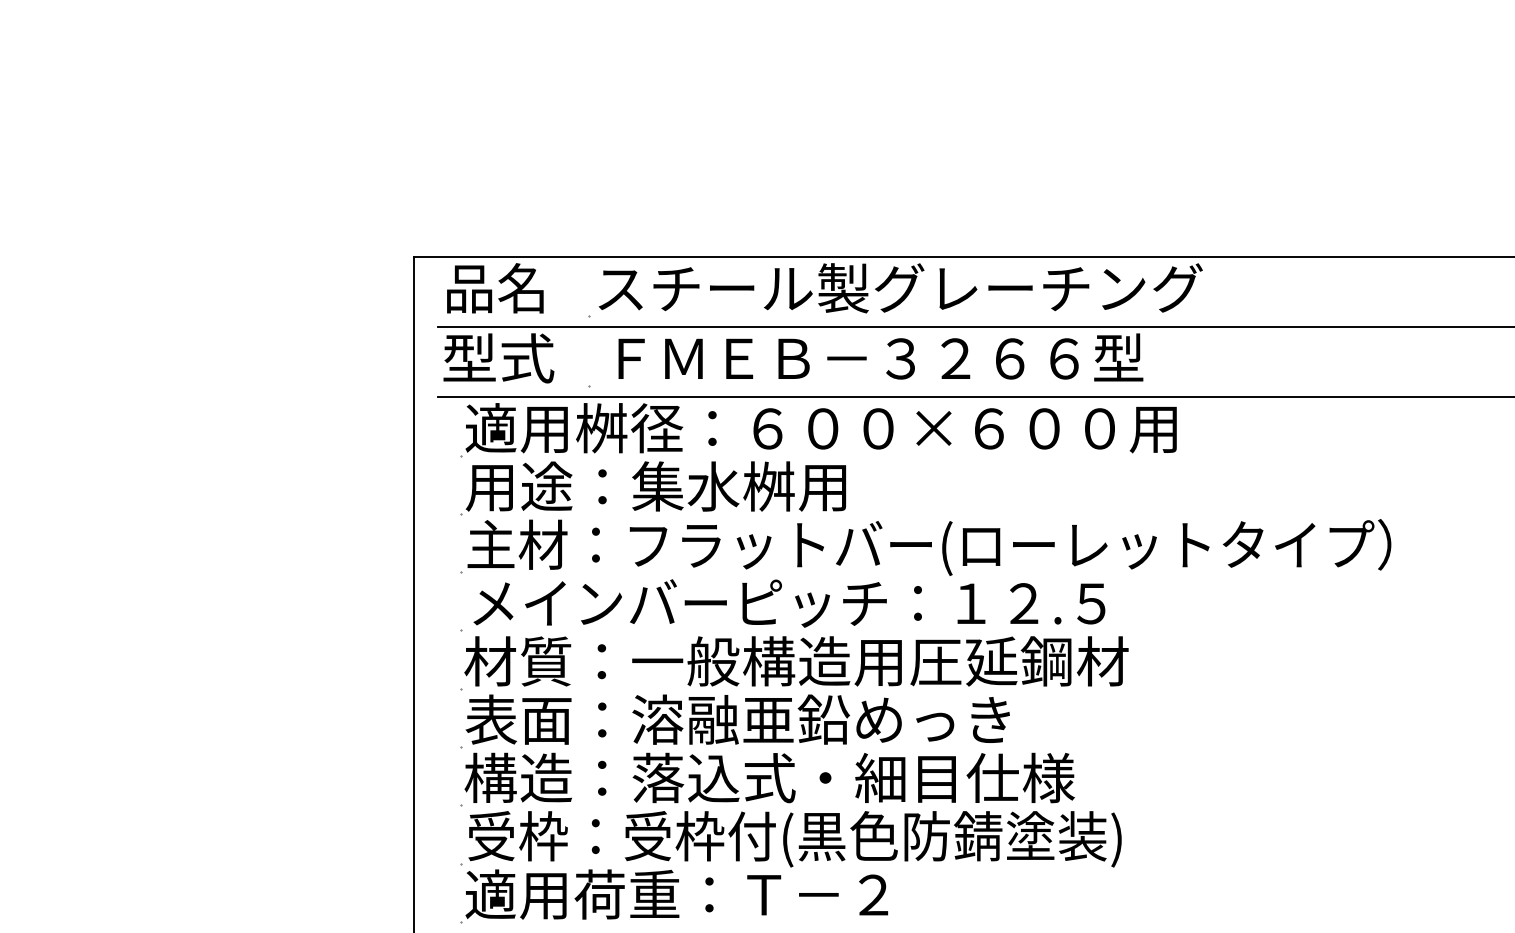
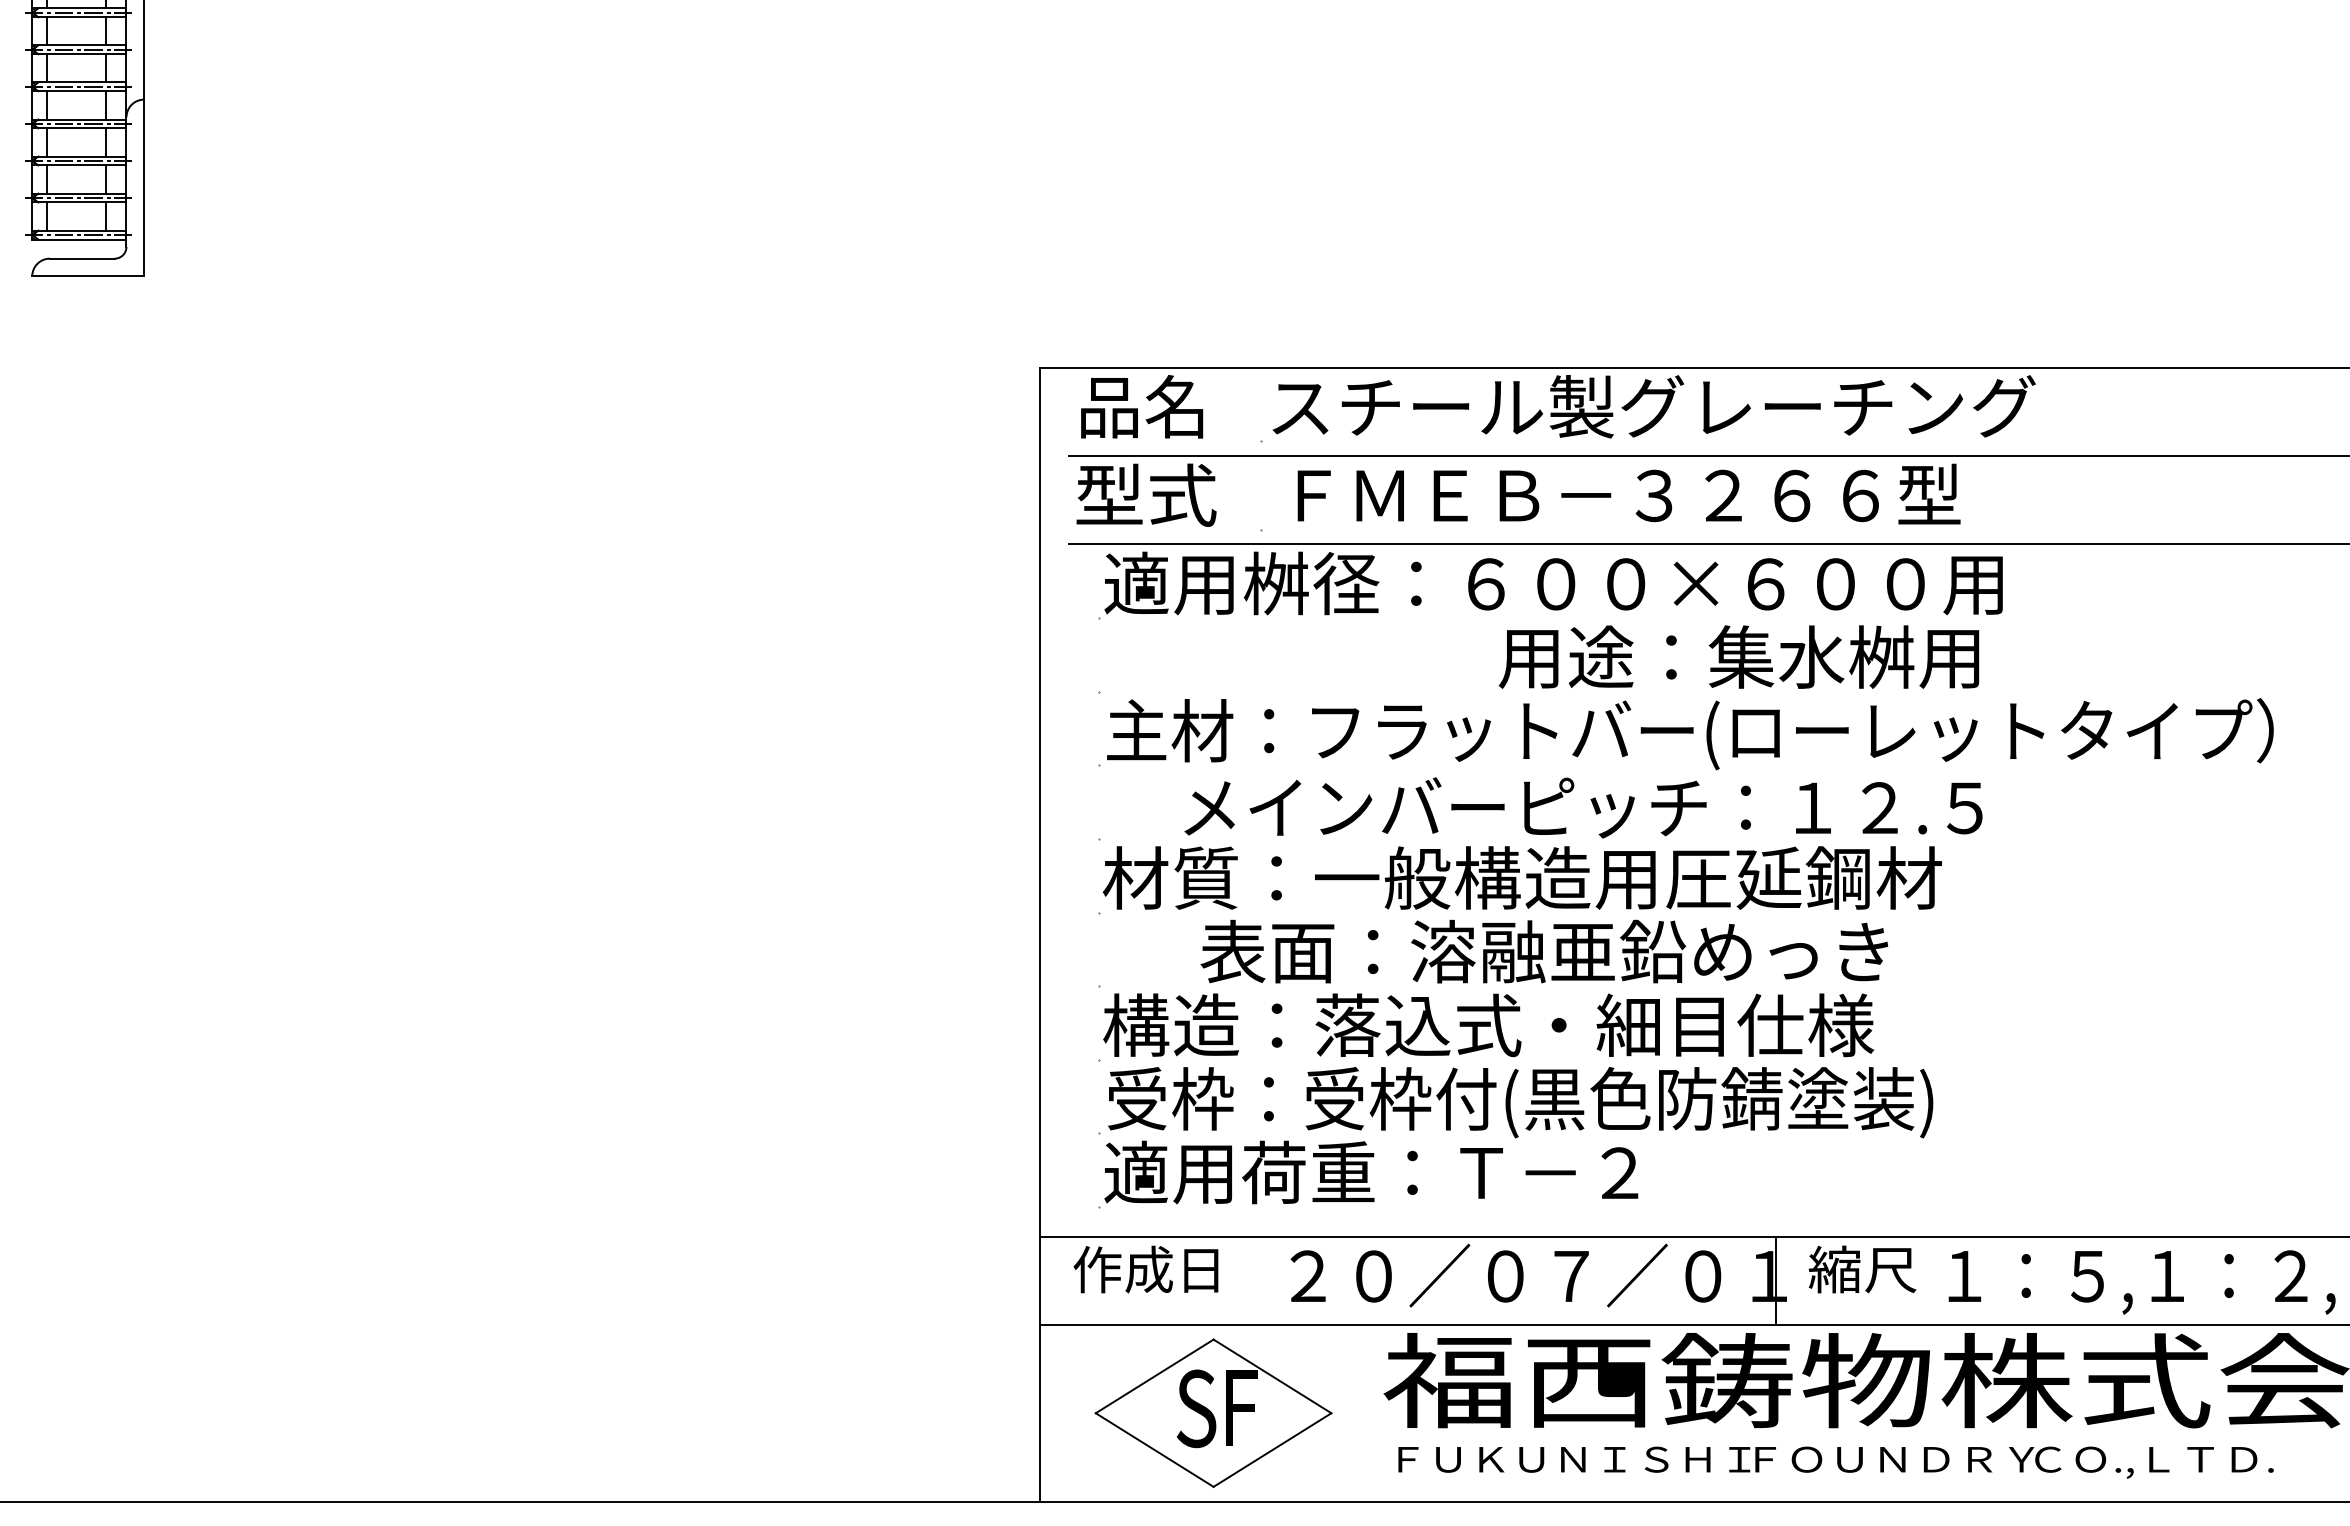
text: (655, 486) -> (1738, 656), moved
text: (789, 603) -> (1583, 807), moved
text: (737, 719) -> (1544, 951), moved

